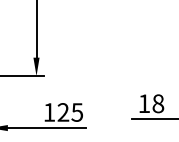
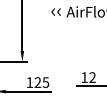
text: (158, 103) -> (92, 77), 18 -> 12

